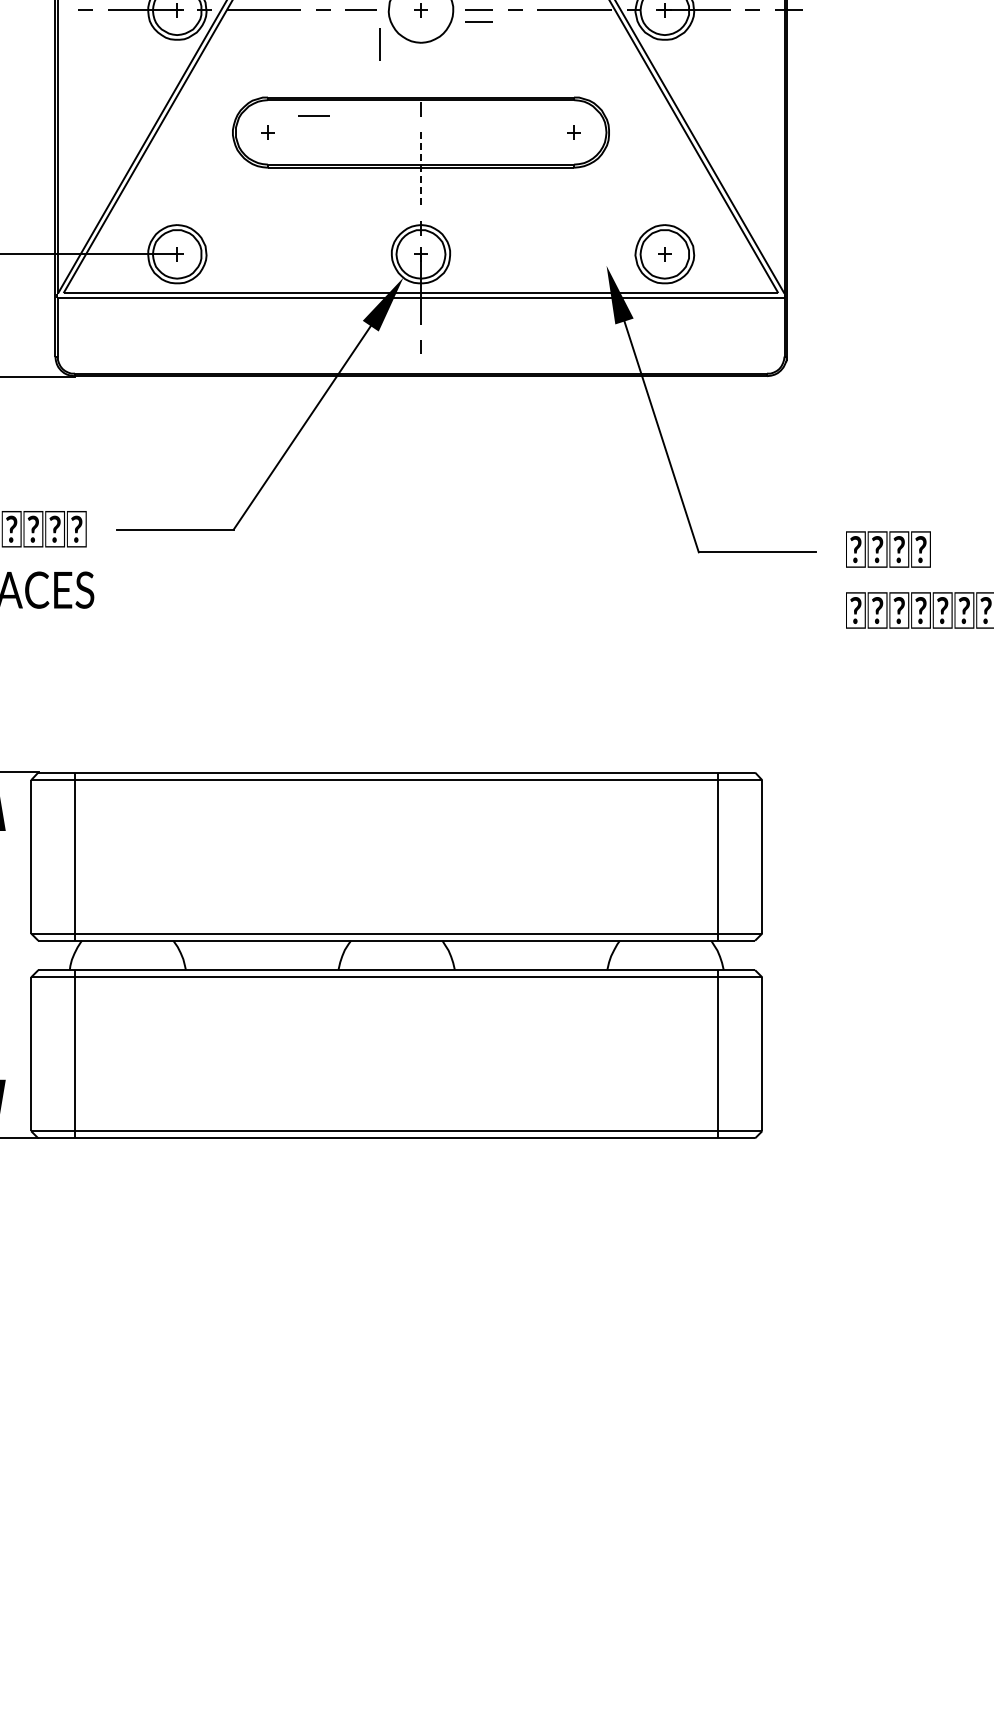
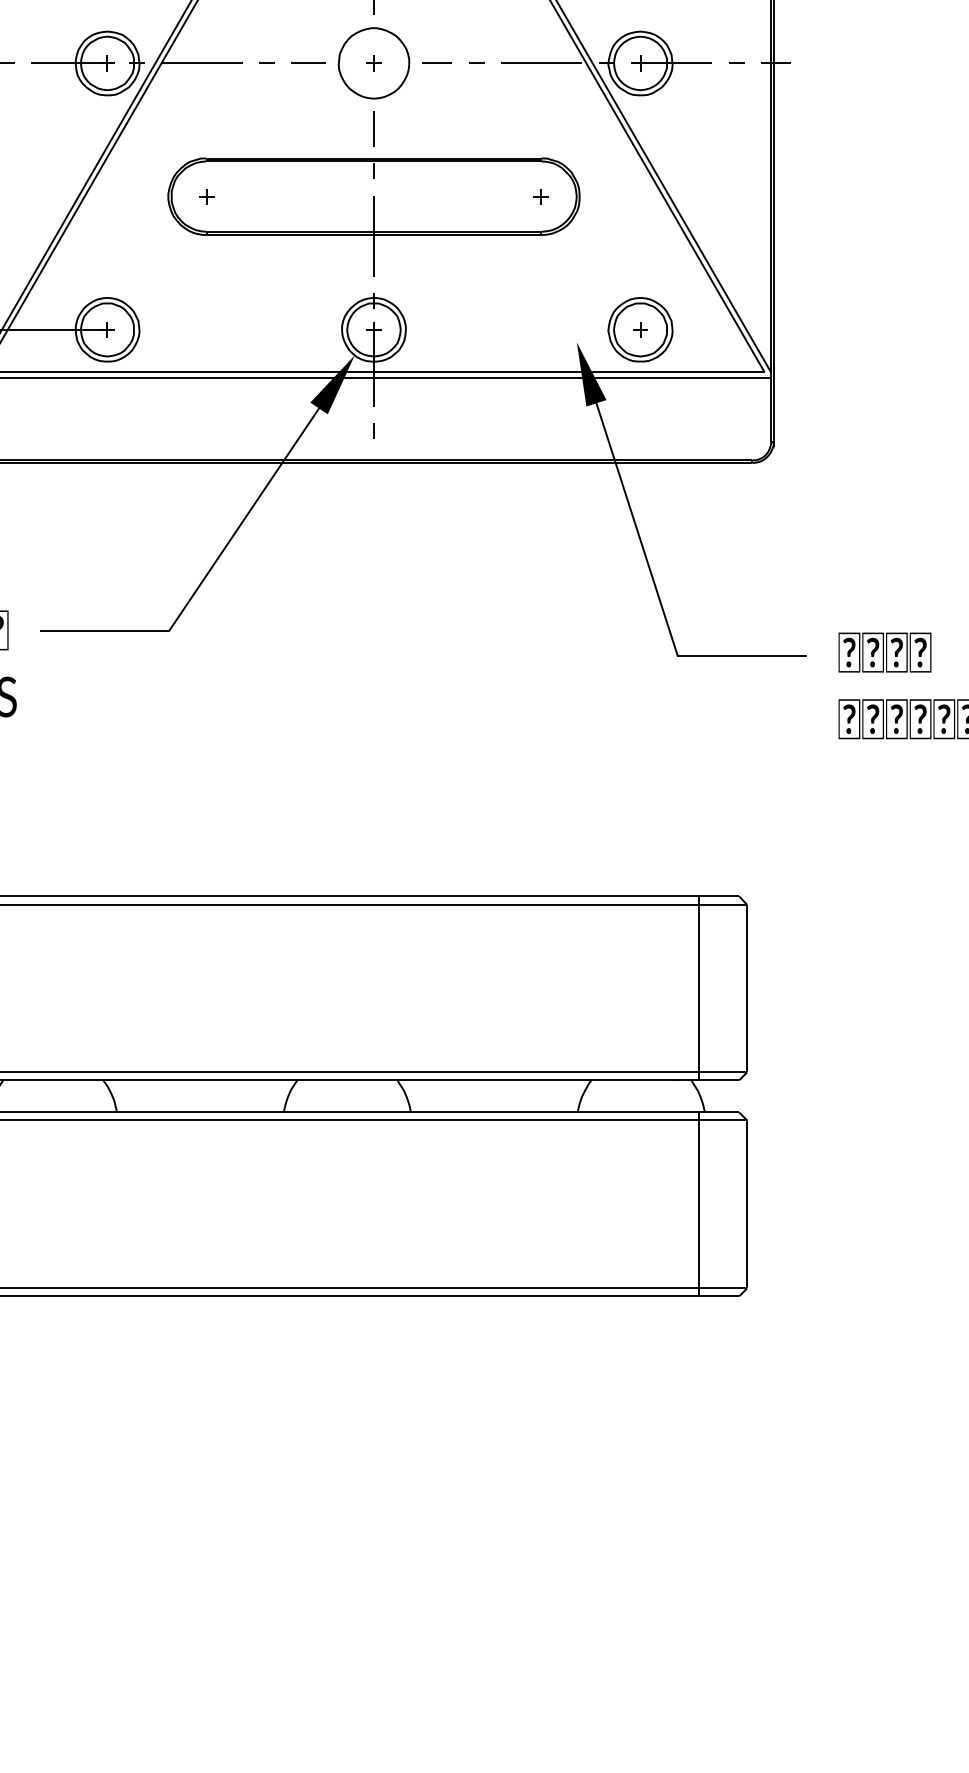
line: (478, 21) -> (436, 75), removed
line: (379, 44) -> (373, 128), moved
line: (313, 115) -> (256, 178), removed
line: (421, 169) -> (374, 237), dashed -> solid

